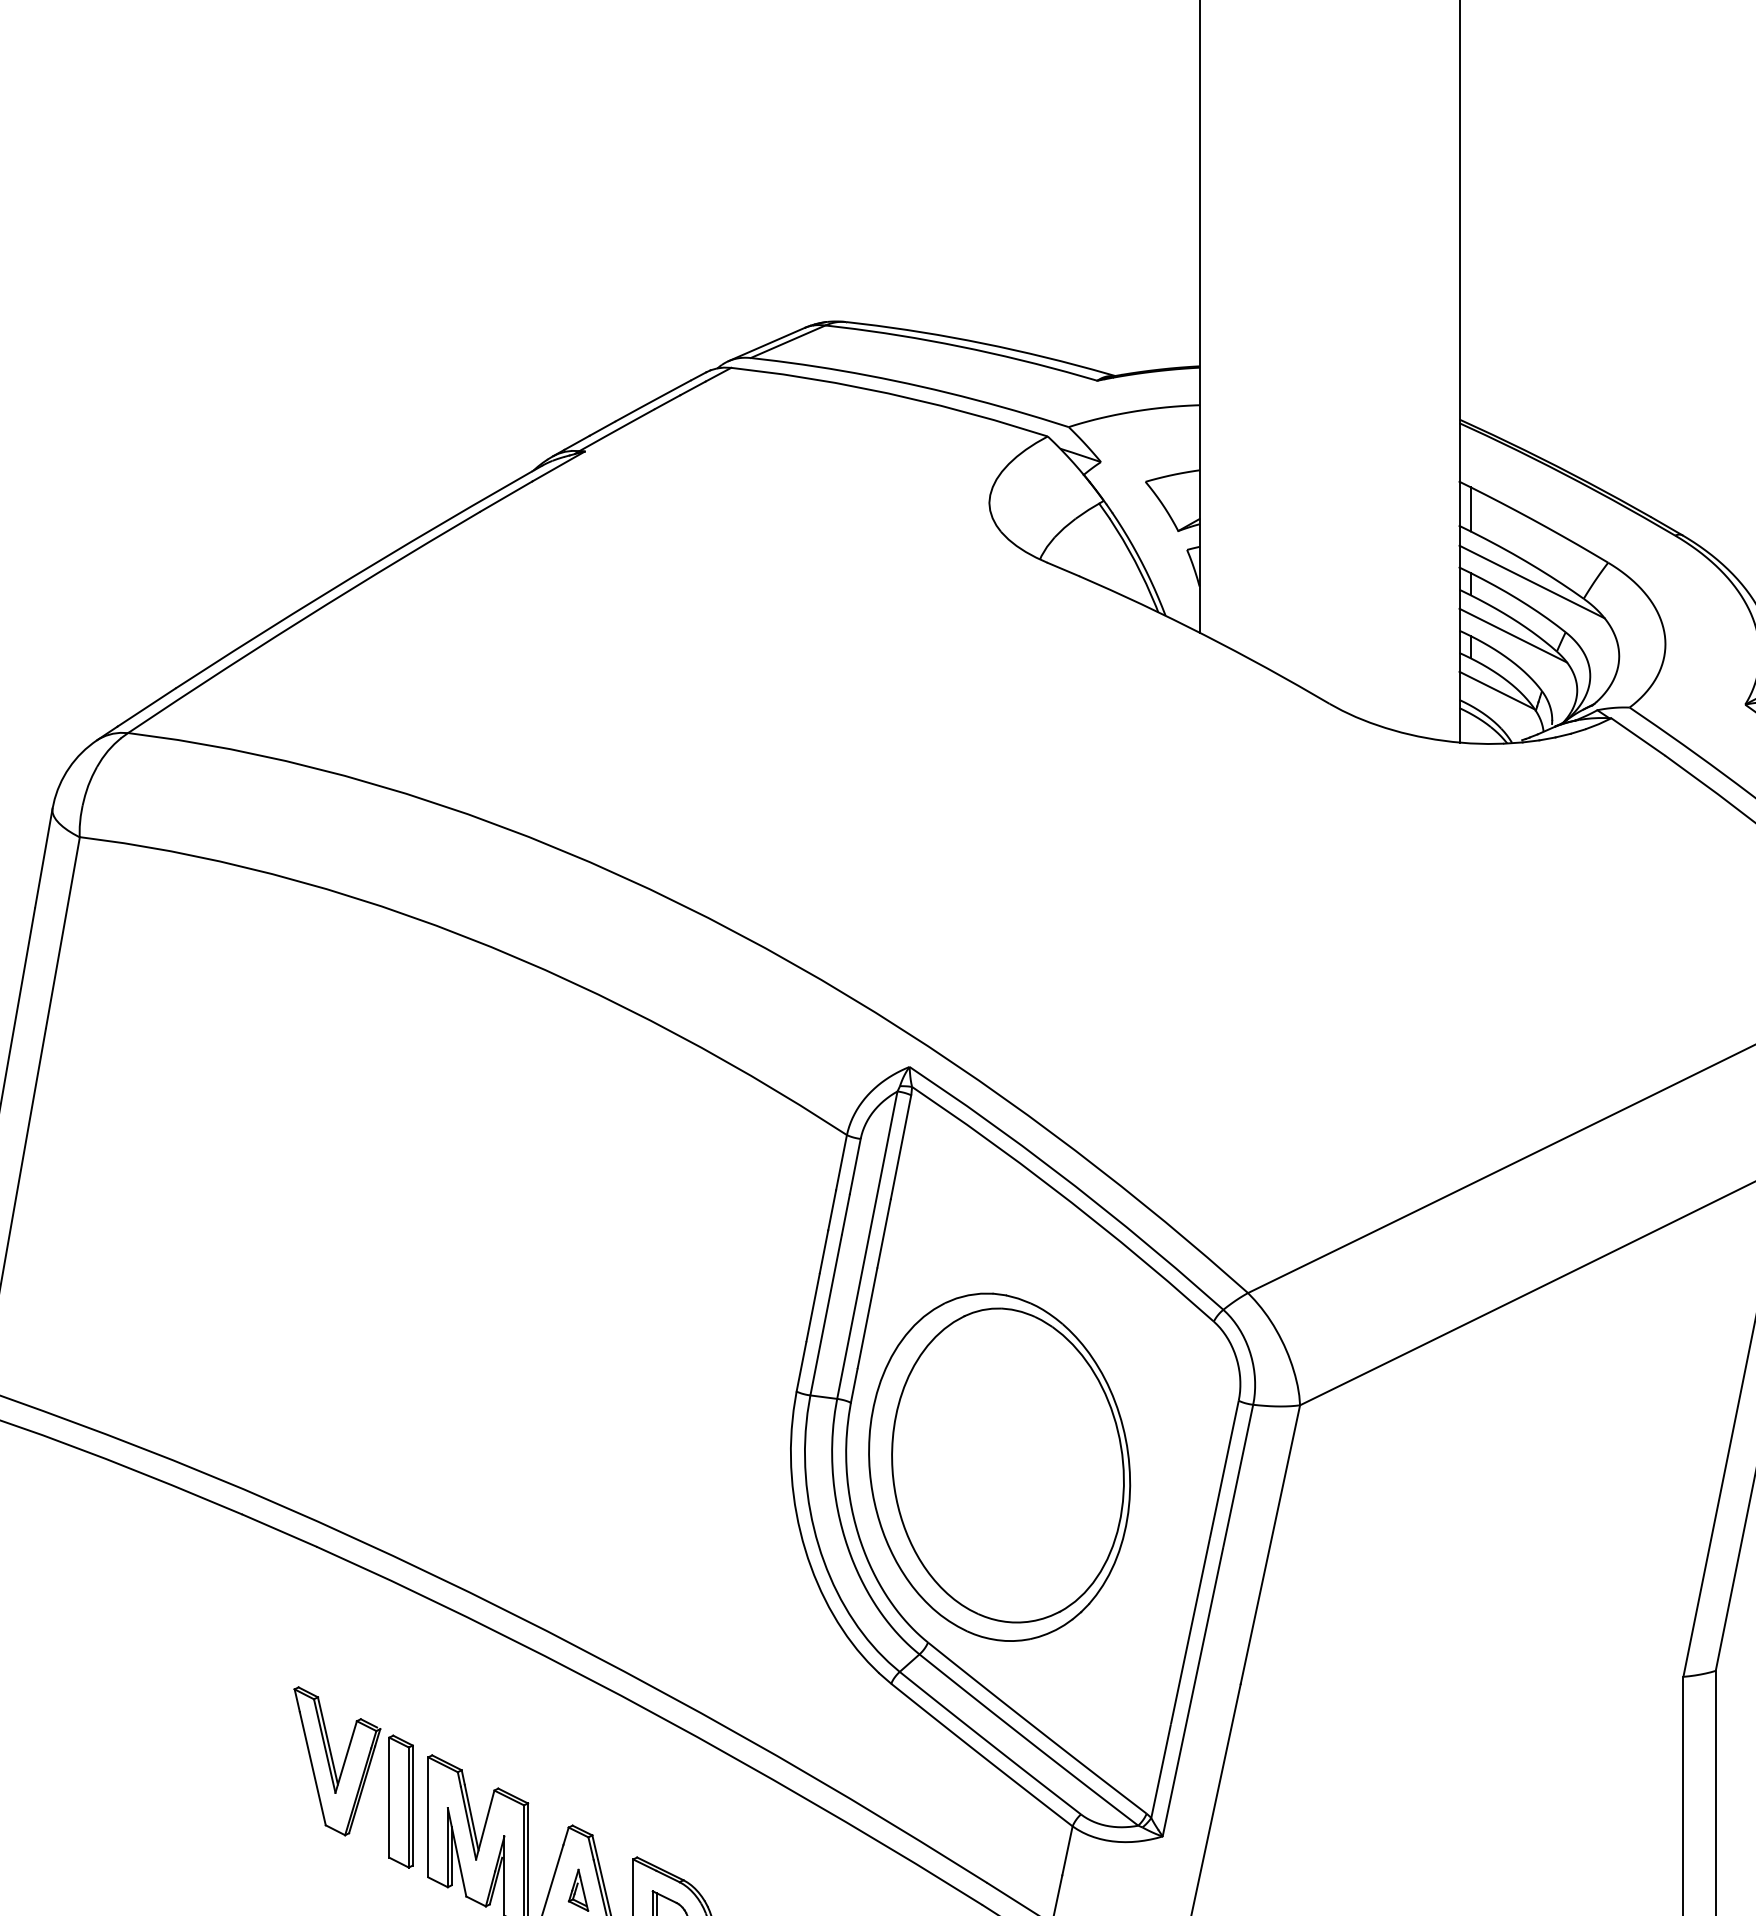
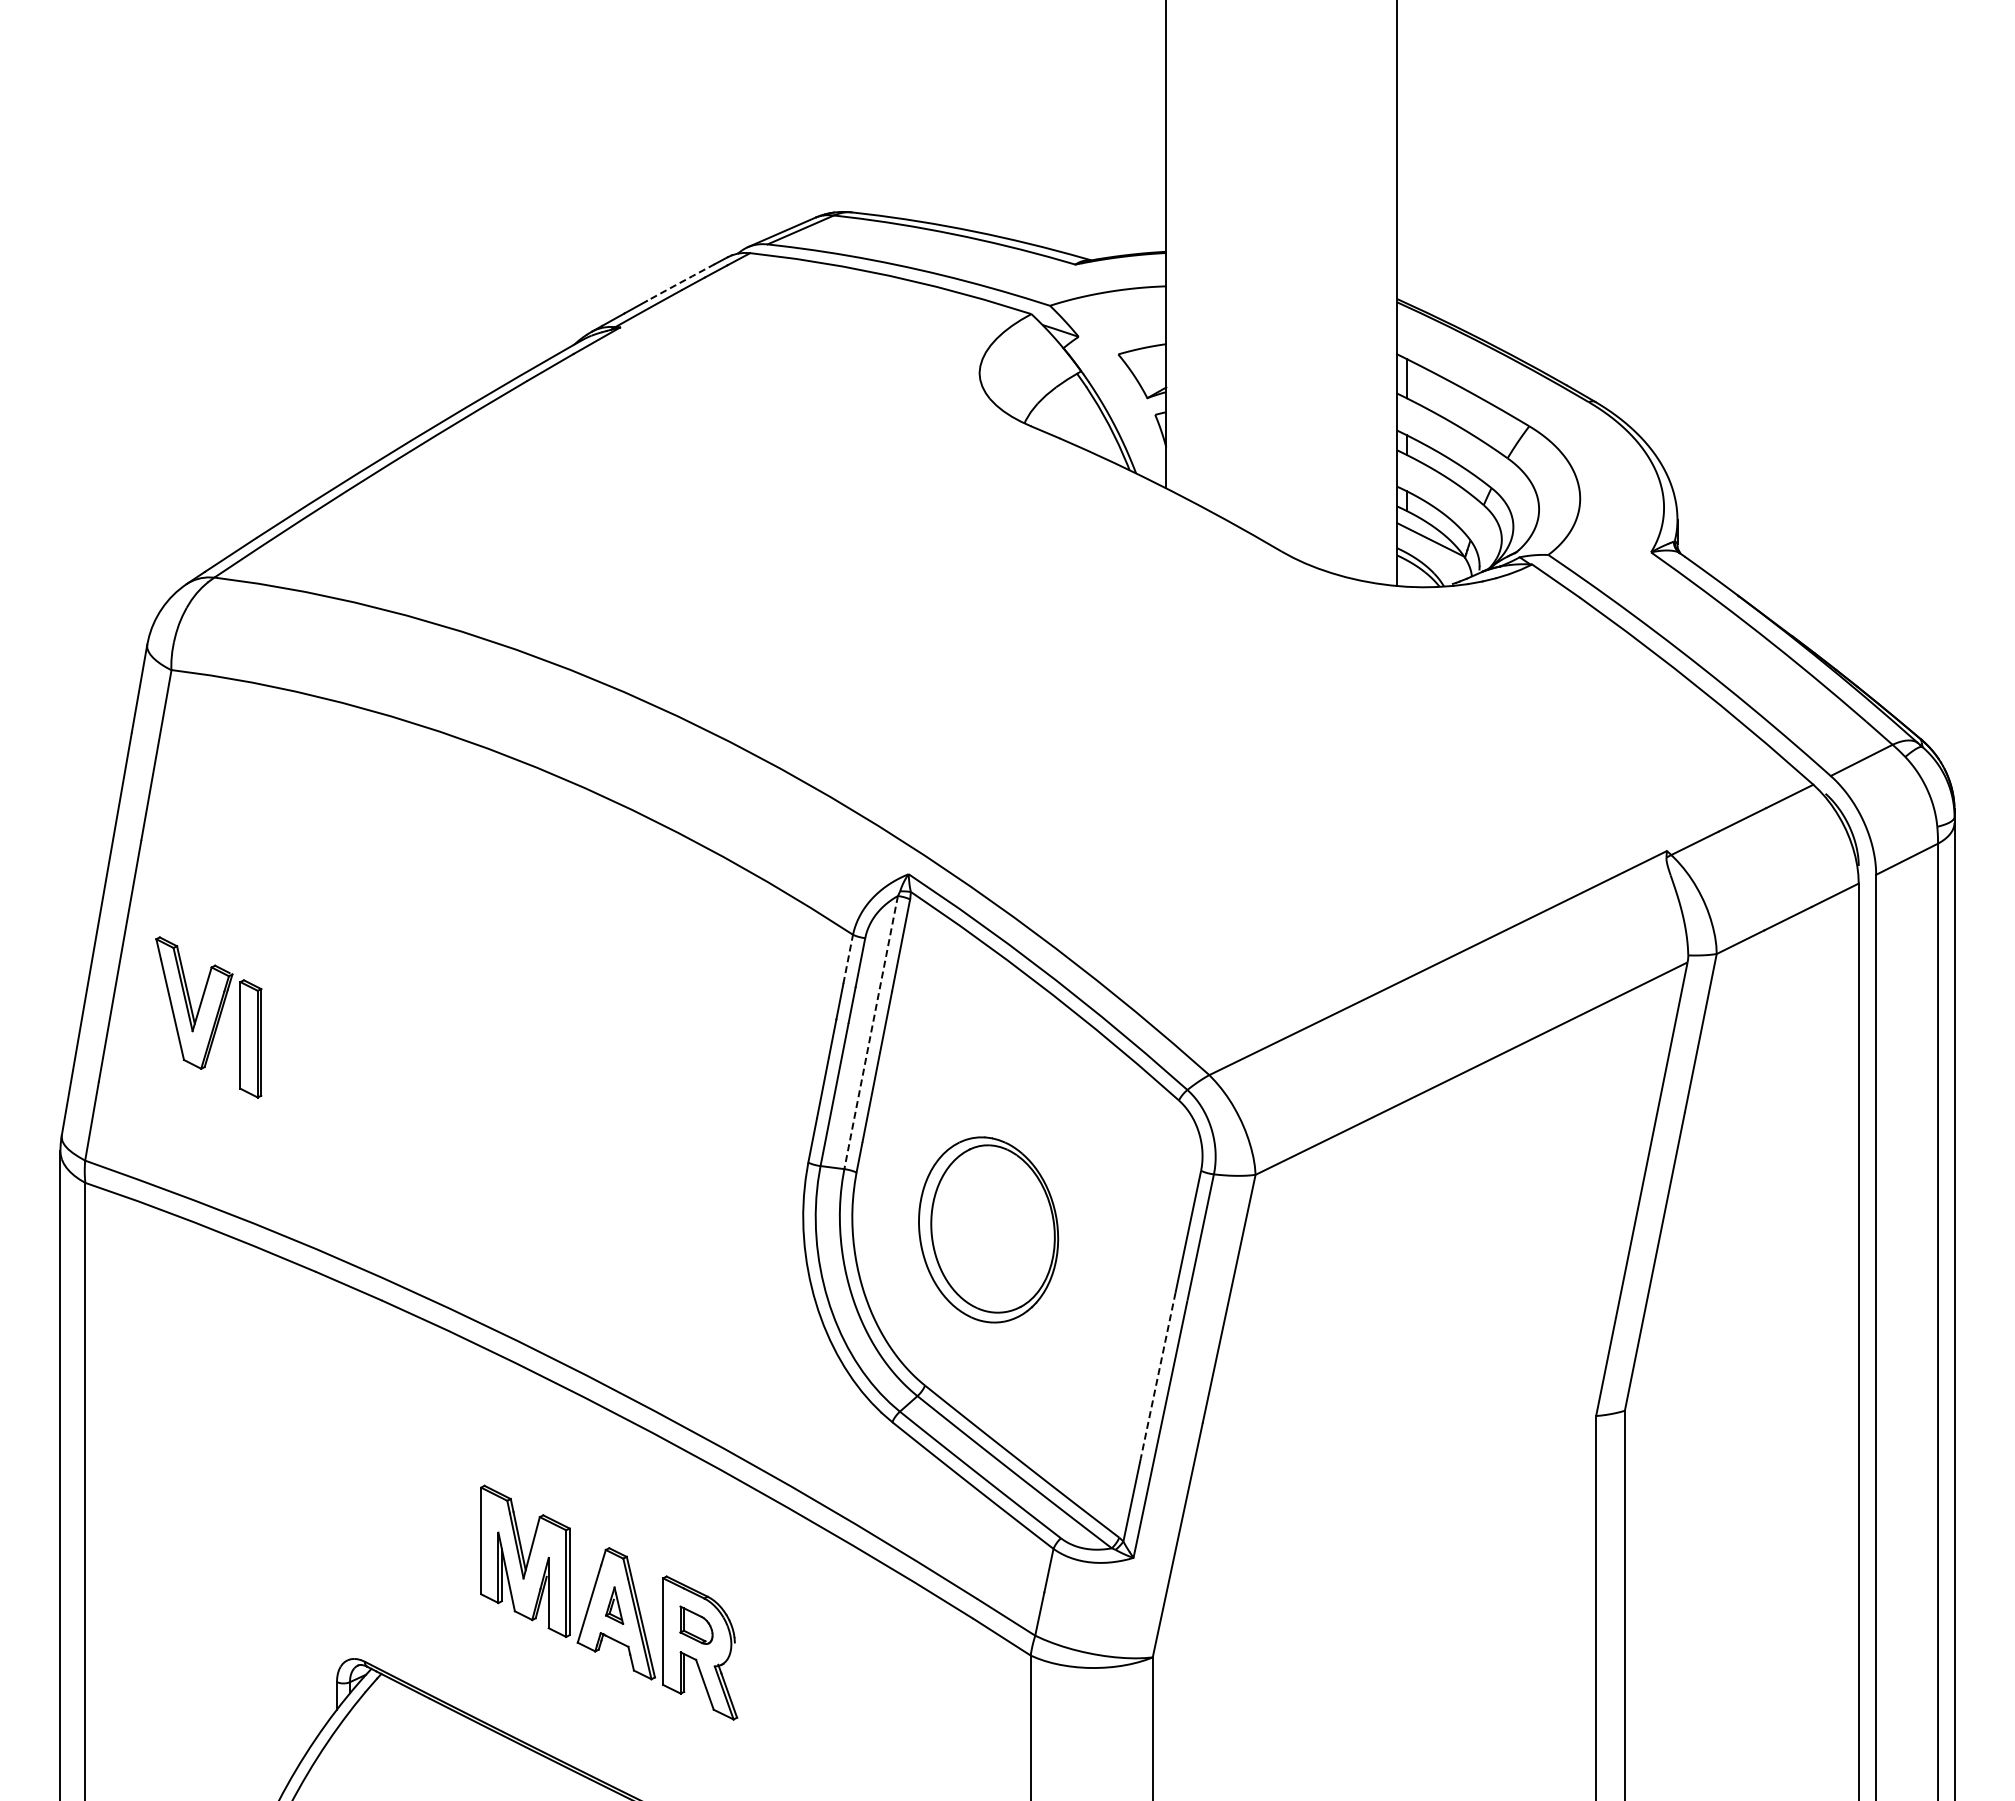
line: (652, 400) -> (680, 282), solid -> dashed
line: (1531, 582) -> (1461, 443), removed
line: (1512, 635) -> (1444, 490), removed
line: (841, 1161) -> (848, 958), solid -> dashed
line: (867, 1243) -> (871, 1031), solid -> dashed
part: (999, 1466) -> (988, 1229), size x0.6
line: (1190, 1631) -> (1158, 1375), solid -> dashed
part: (353, 1777) -> (208, 1017), moved

